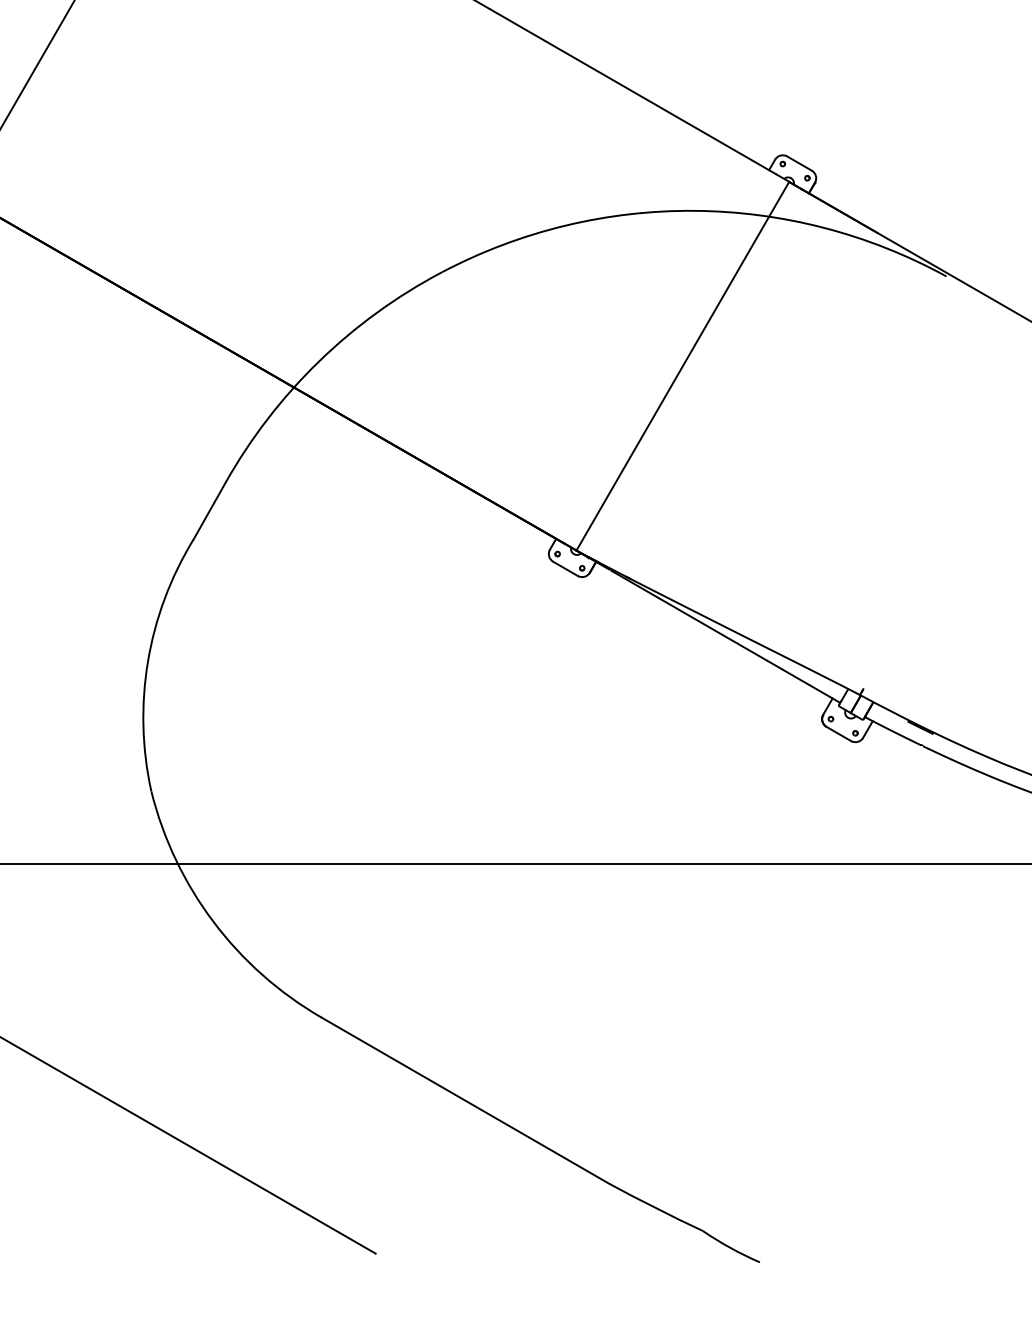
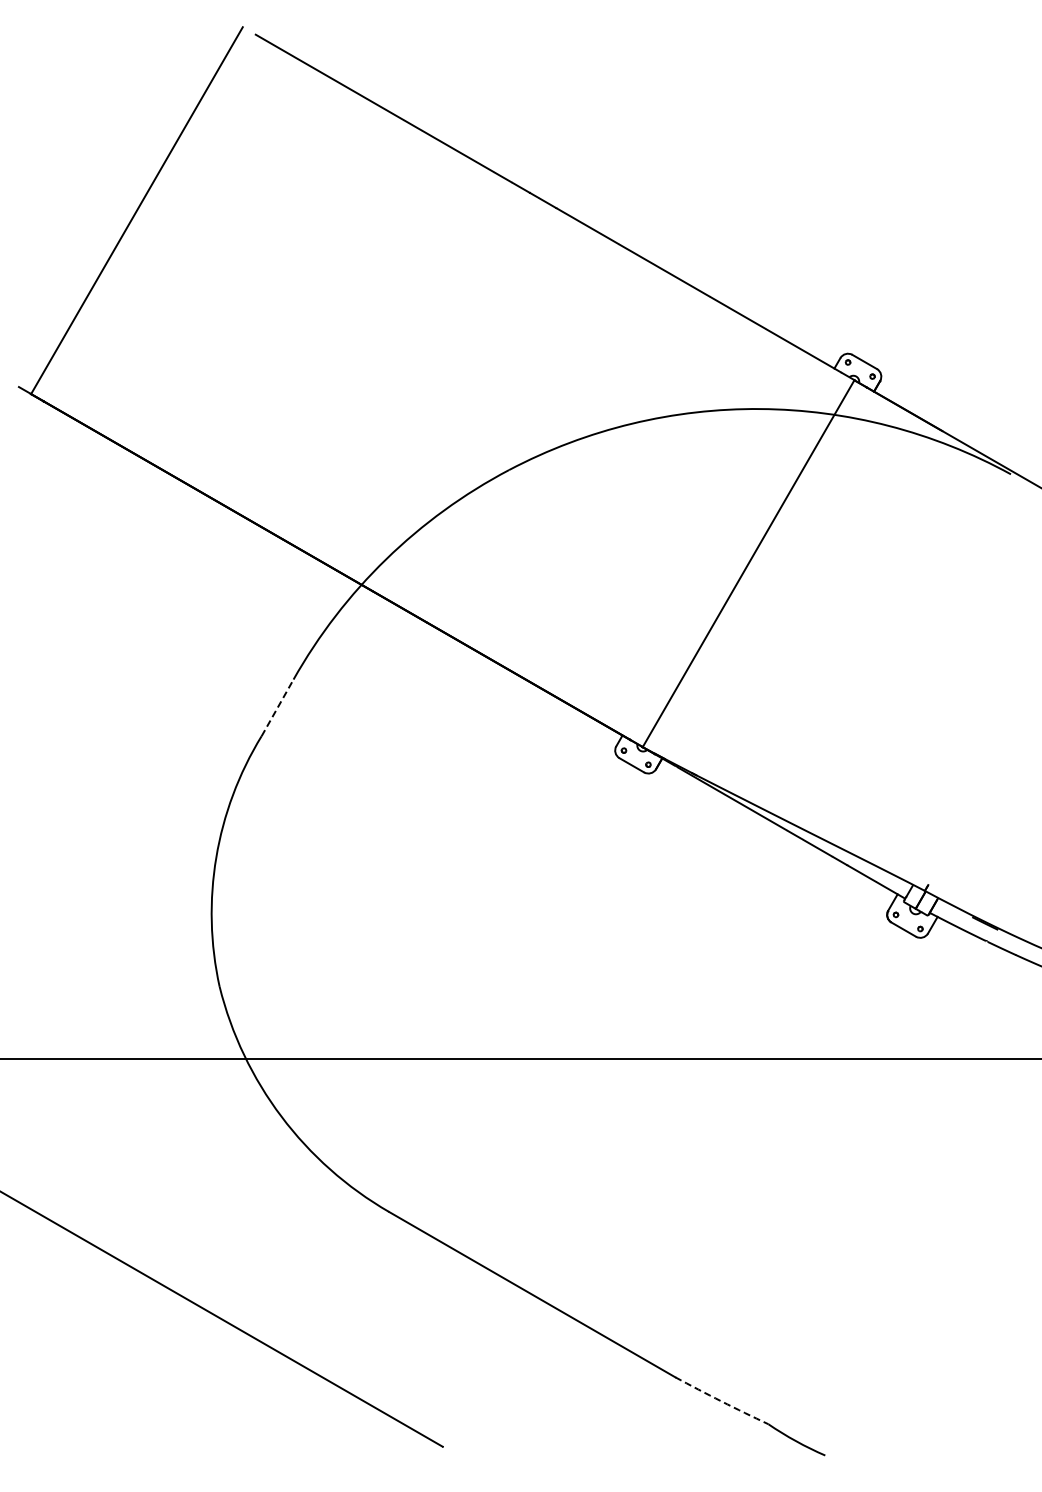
line: (209, 510) -> (277, 707), solid -> dashed
arc: (655, 1208) -> (721, 1401), solid -> dashed

